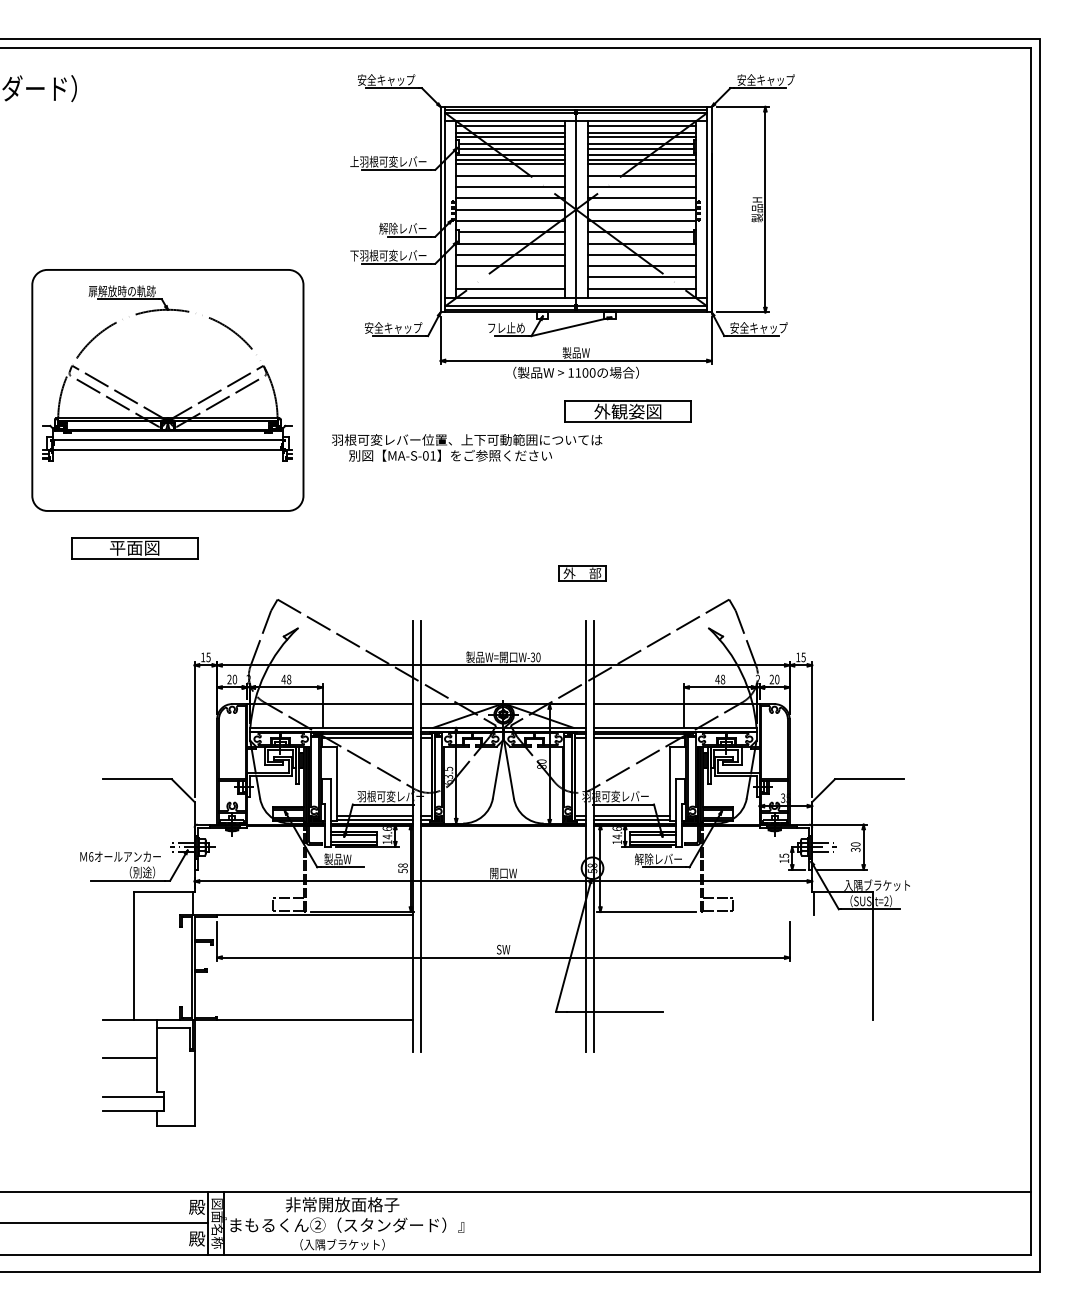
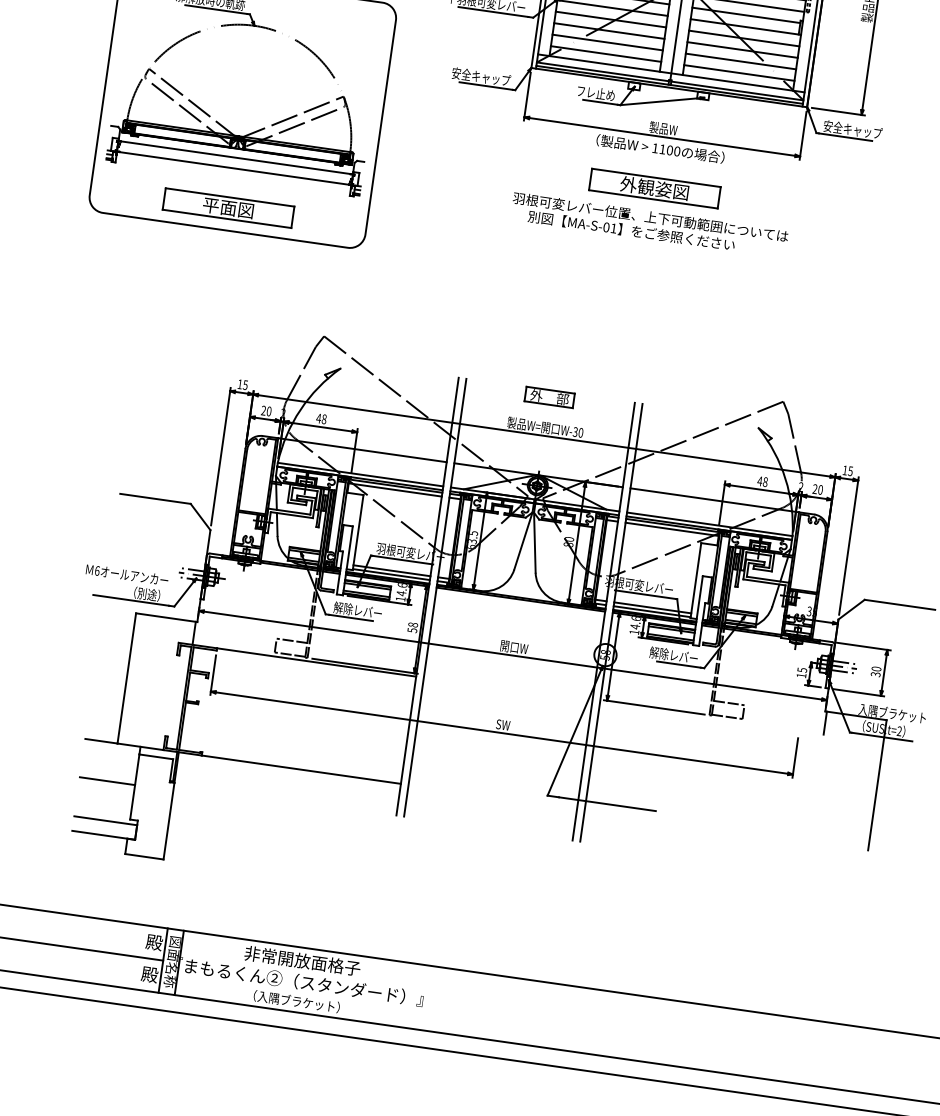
line: (510, 277) -> (607, 42), added
part: (627, 411) -> (654, 188), moved
text: (467, 447) -> (650, 224), moved
part: (134, 548) -> (228, 208), moved
part: (582, 573) -> (549, 397), moved
text: (347, 859) -> (357, 610), 製品W -> 解除レバー

